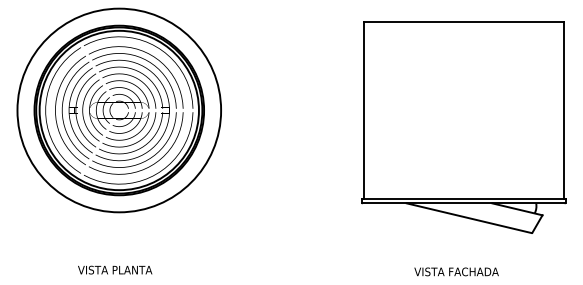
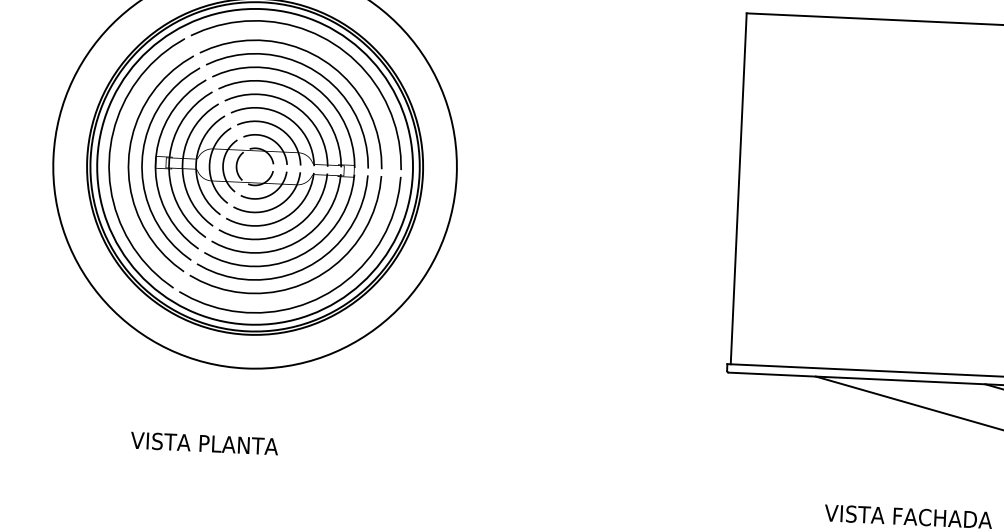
text: (115, 269) -> (205, 442), moved

